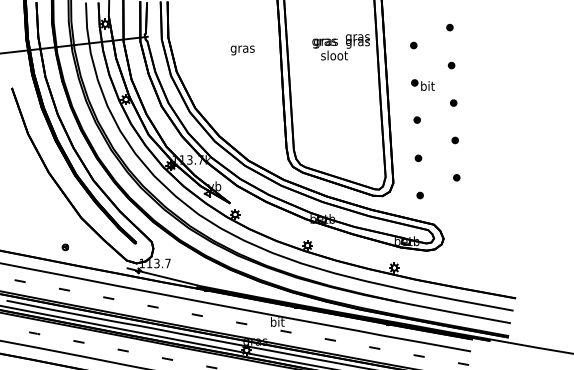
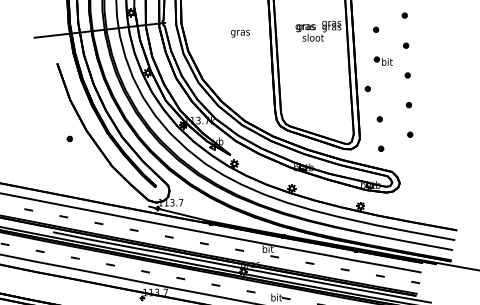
part: (416, 119) -> (367, 88), moved
part: (65, 246) -> (69, 138), moved

